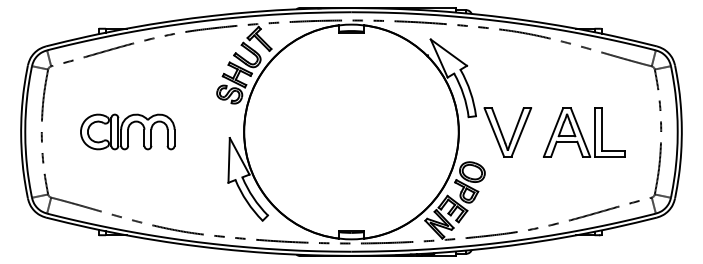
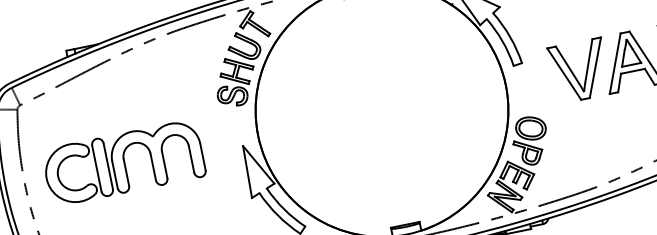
part: (127, 131) -> (123, 162), size x1.43
part: (507, 132) -> (579, 71), moved

